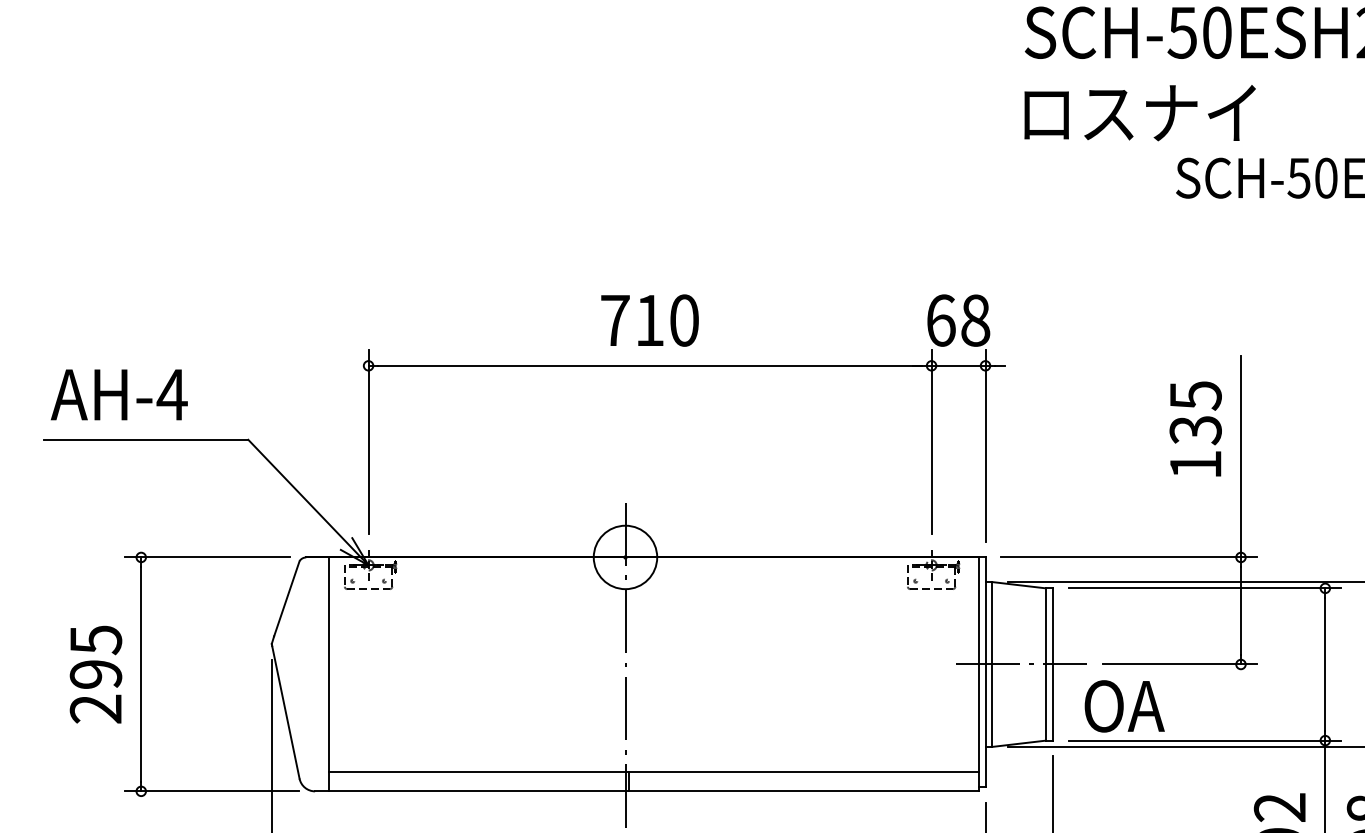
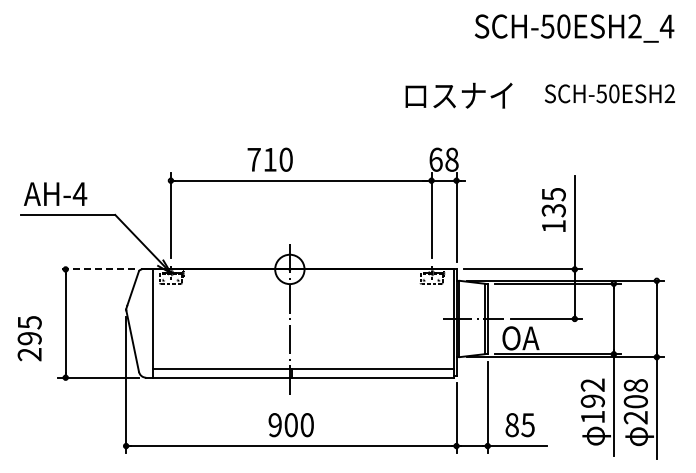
text: (1138, 112) -> (458, 95), moved
text: (648, 319) -> (269, 159), moved
line: (207, 557) -> (96, 269), solid -> dashed
text: (95, 674) -> (29, 338), moved

